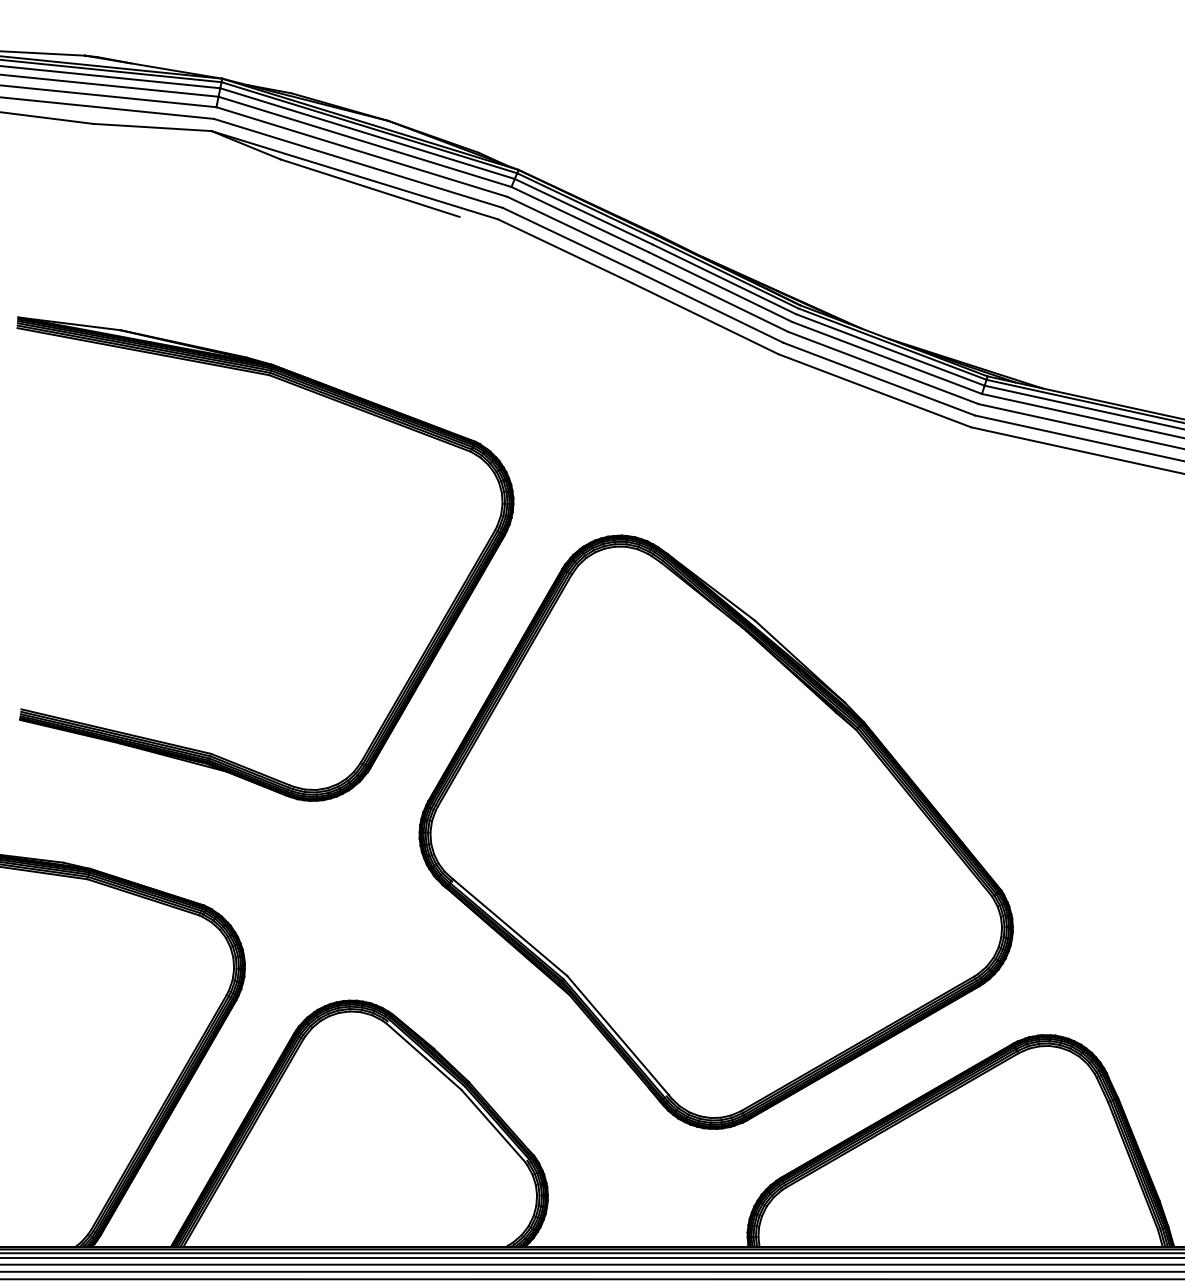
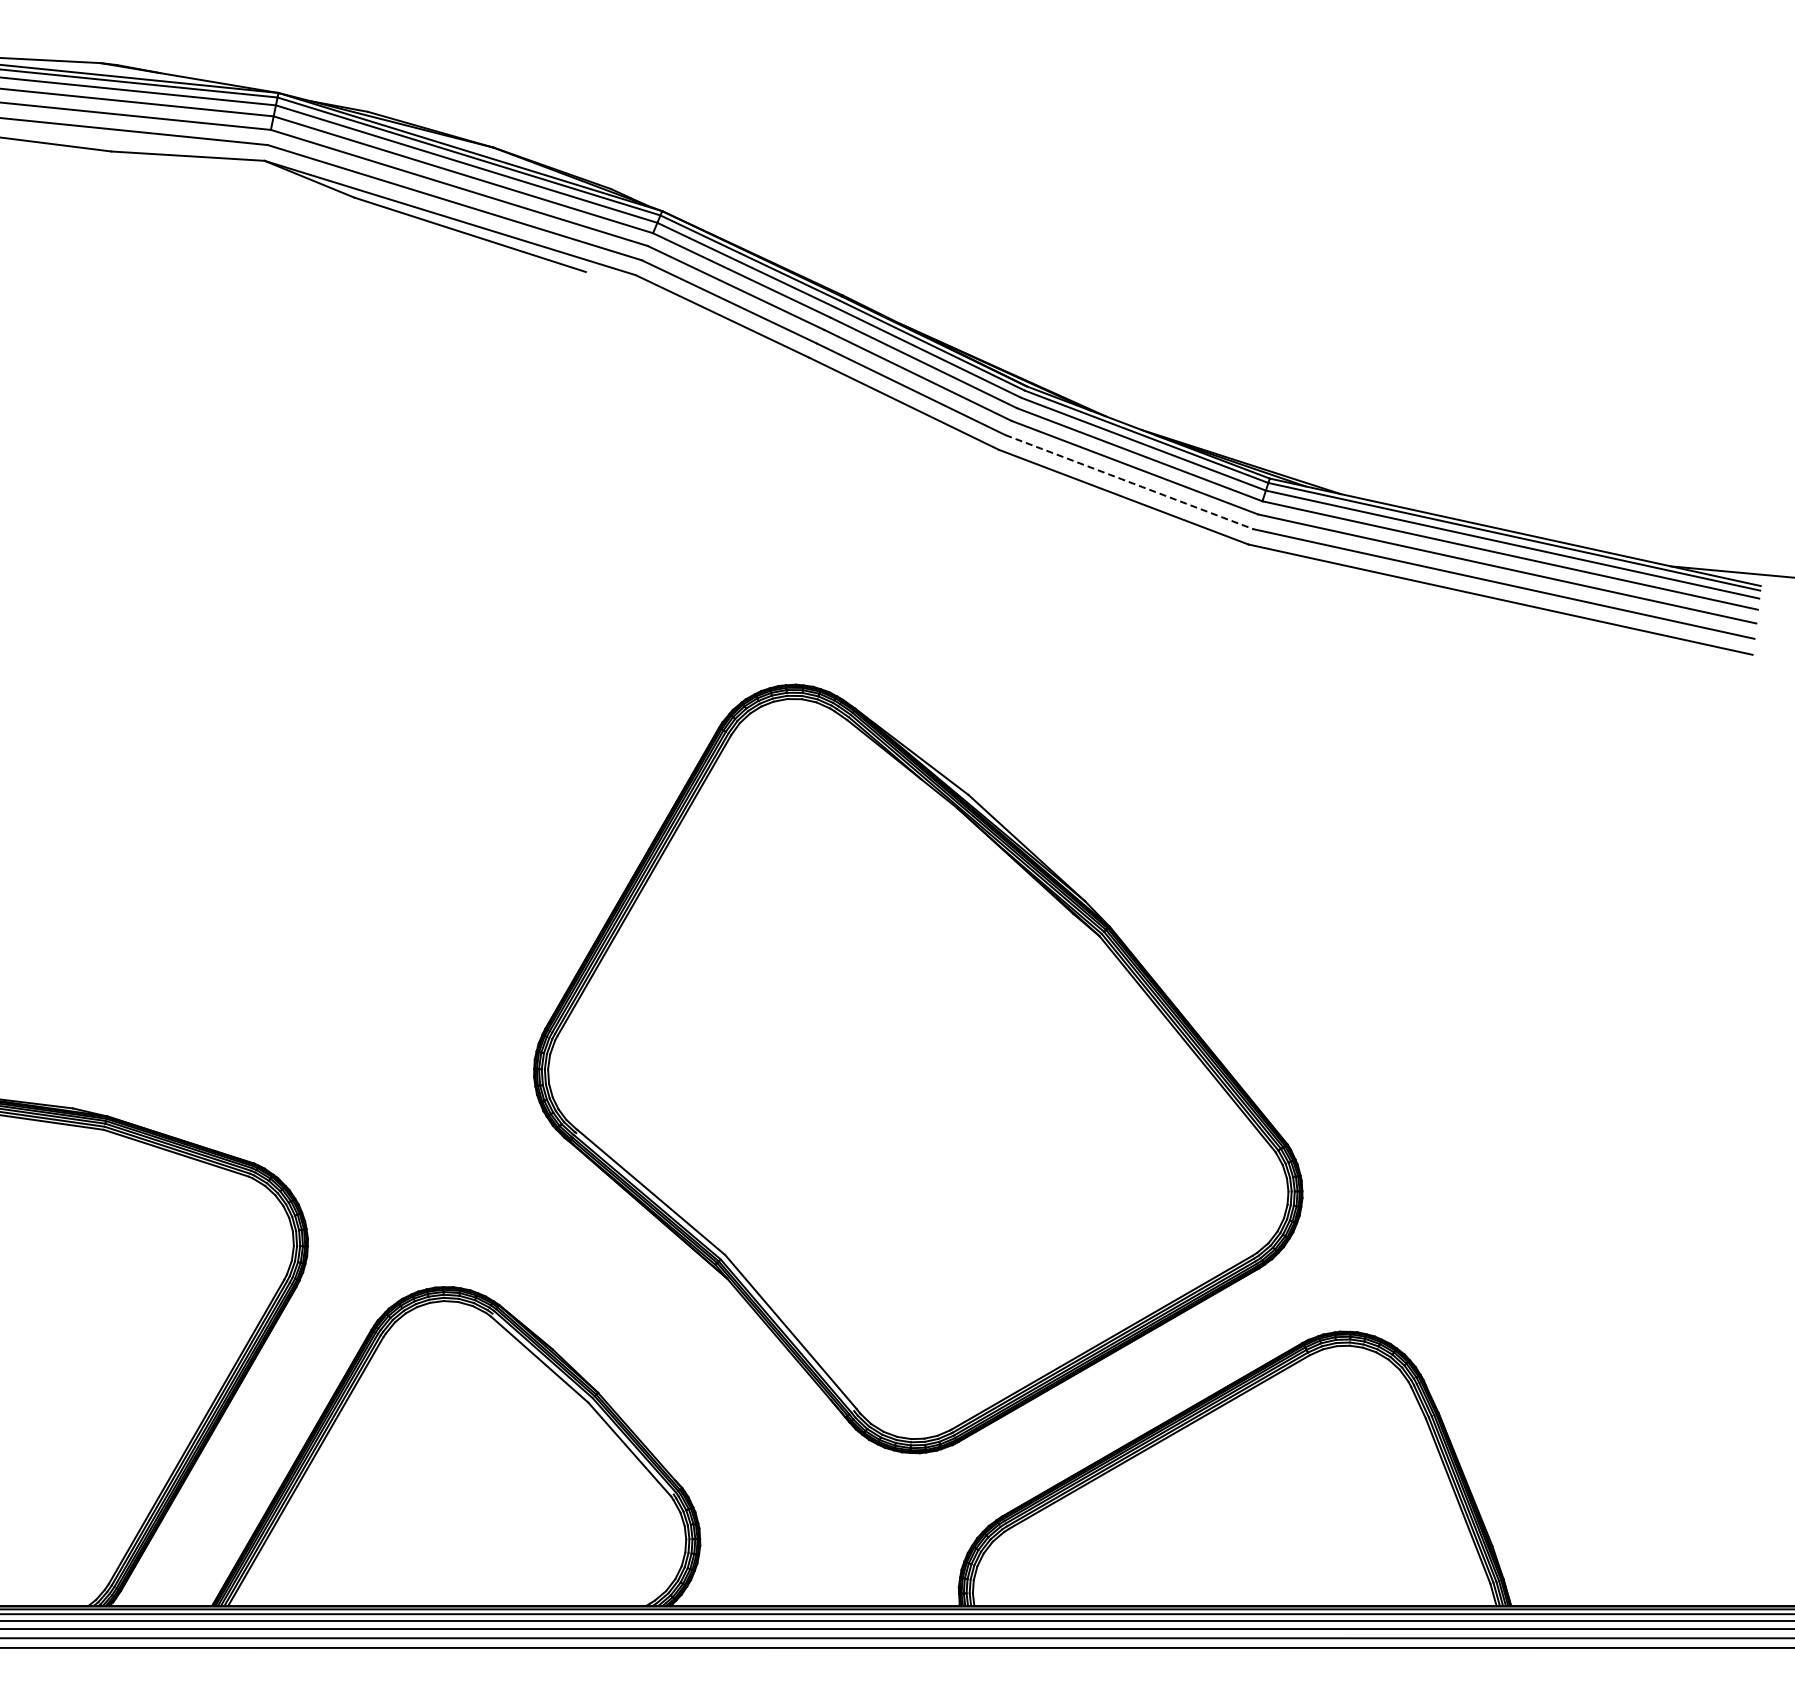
line: (879, 379) -> (1129, 482), solid -> dashed
part: (328, 398) -> (416, 507), removed

